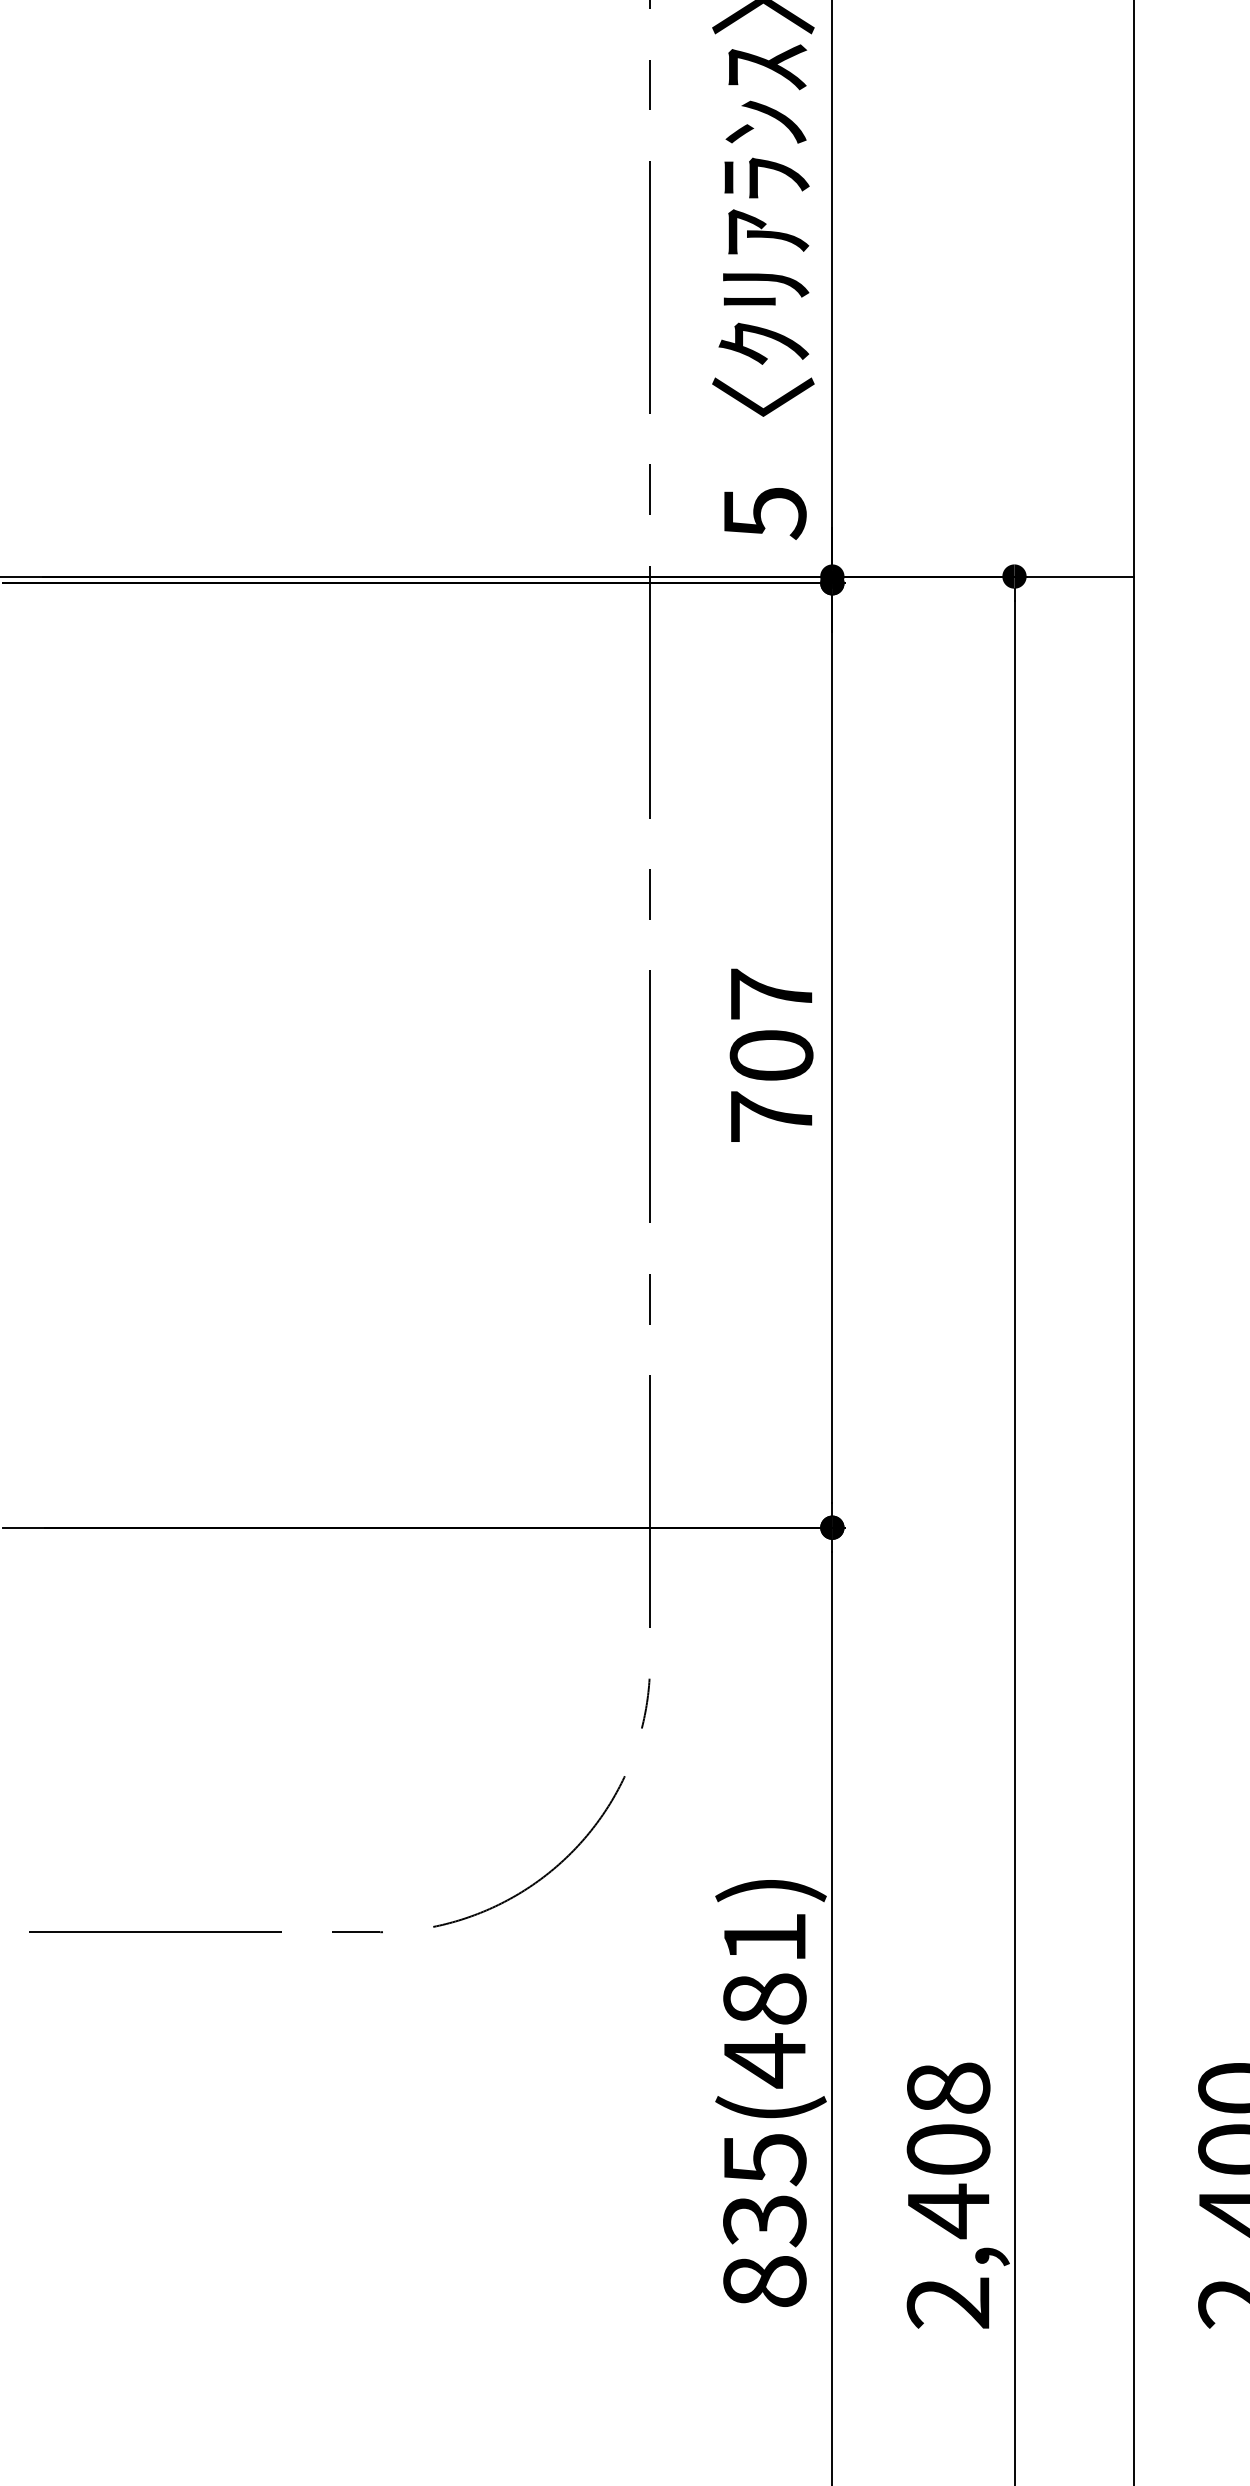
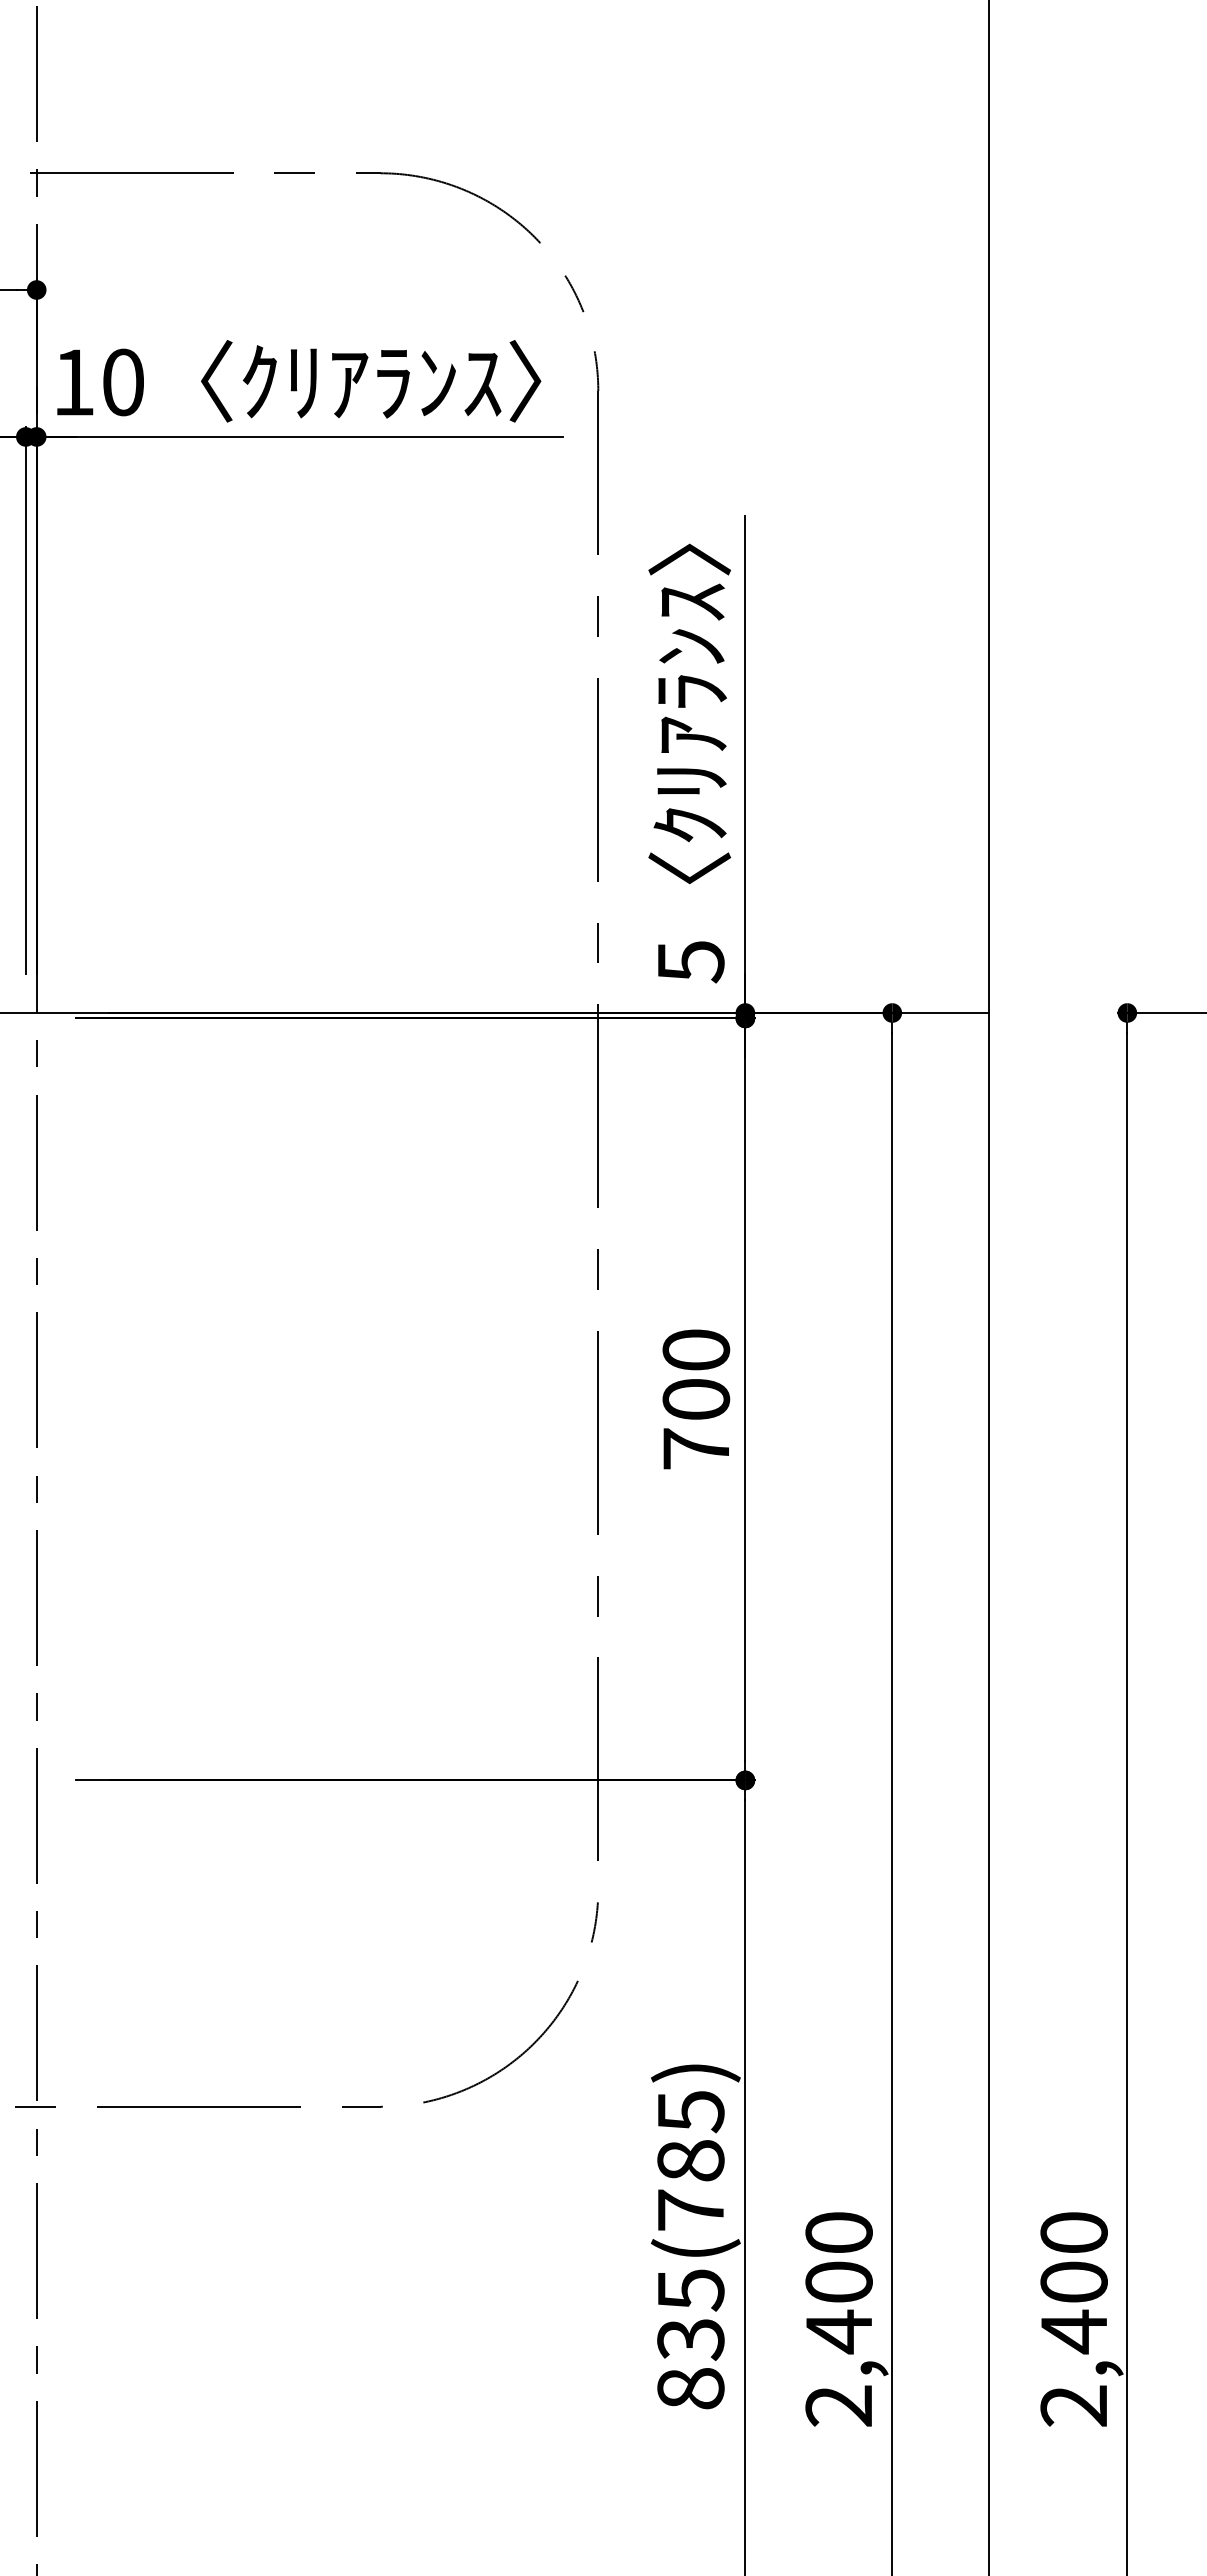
text: (771, 993) -> (696, 1349), 707 -> 700
text: (765, 2001) -> (691, 2162), 835(481) -> 835(785)
text: (947, 2088) -> (838, 2232), 2,408 -> 2,400

